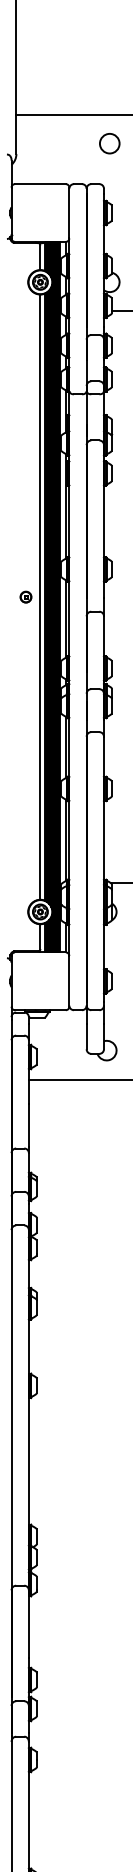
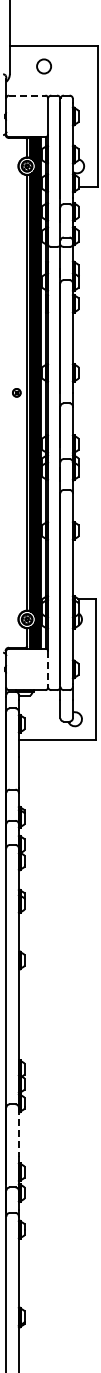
circle: (108, 143) -> (43, 66), moved
line: (40, 183) -> (27, 95), solid -> dashed
line: (70, 981) -> (48, 669), solid -> dashed
line: (28, 1624) -> (18, 1132), solid -> dashed

